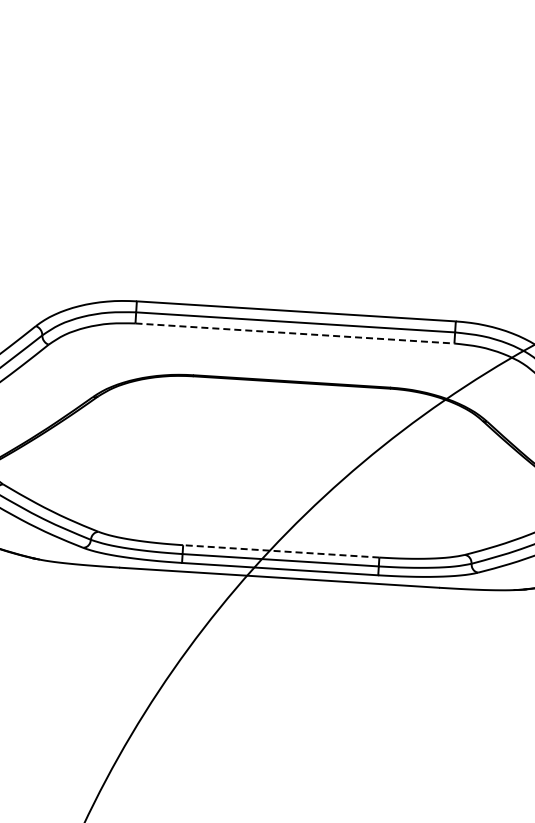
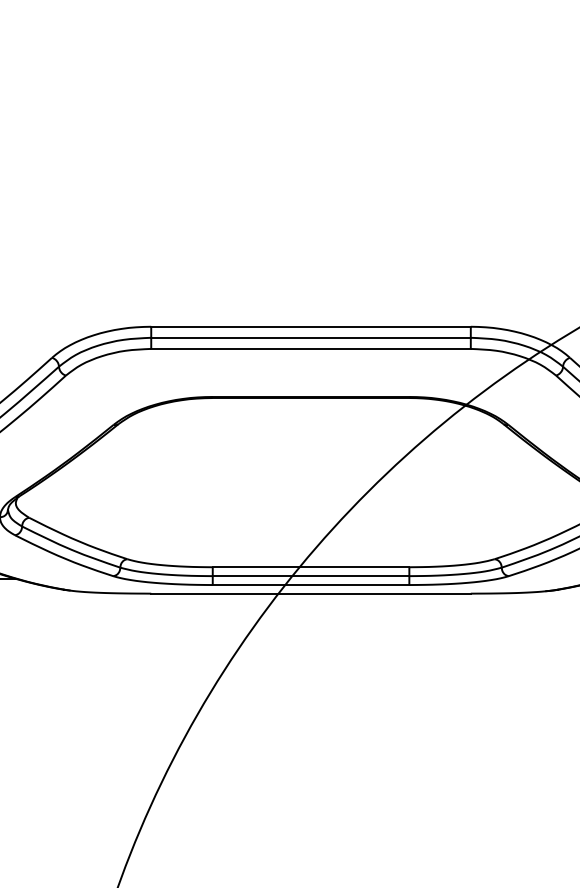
line: (295, 333) -> (311, 348), dashed -> solid
line: (280, 551) -> (310, 567), dashed -> solid

